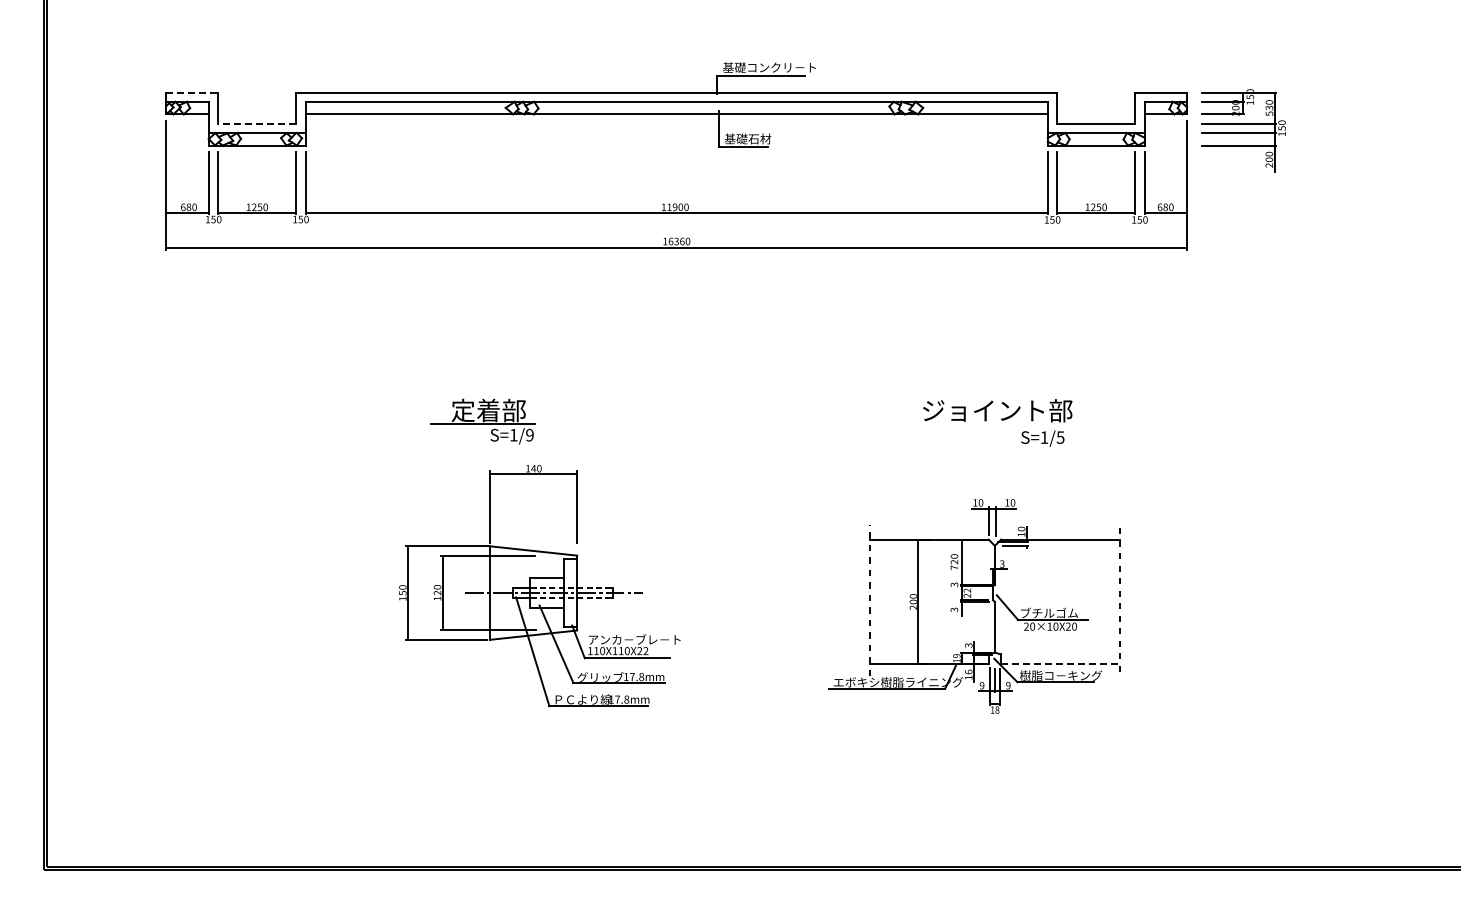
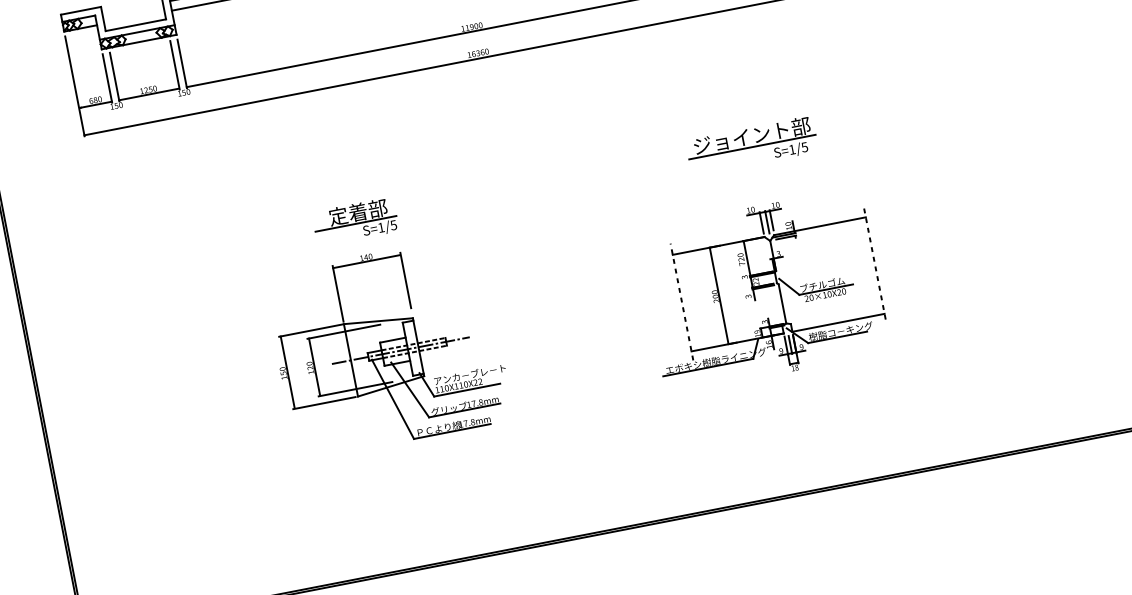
line: (192, 92) -> (81, 10), dashed -> solid
line: (257, 123) -> (136, 25), dashed -> solid
line: (995, 424) -> (752, 146), added
text: (529, 434) -> (393, 224), S=1/9 -> S=1/5
line: (1001, 520) -> (771, 220), added
part: (539, 585) -> (388, 347), moved
line: (1060, 664) -> (838, 322), dashed -> solid

